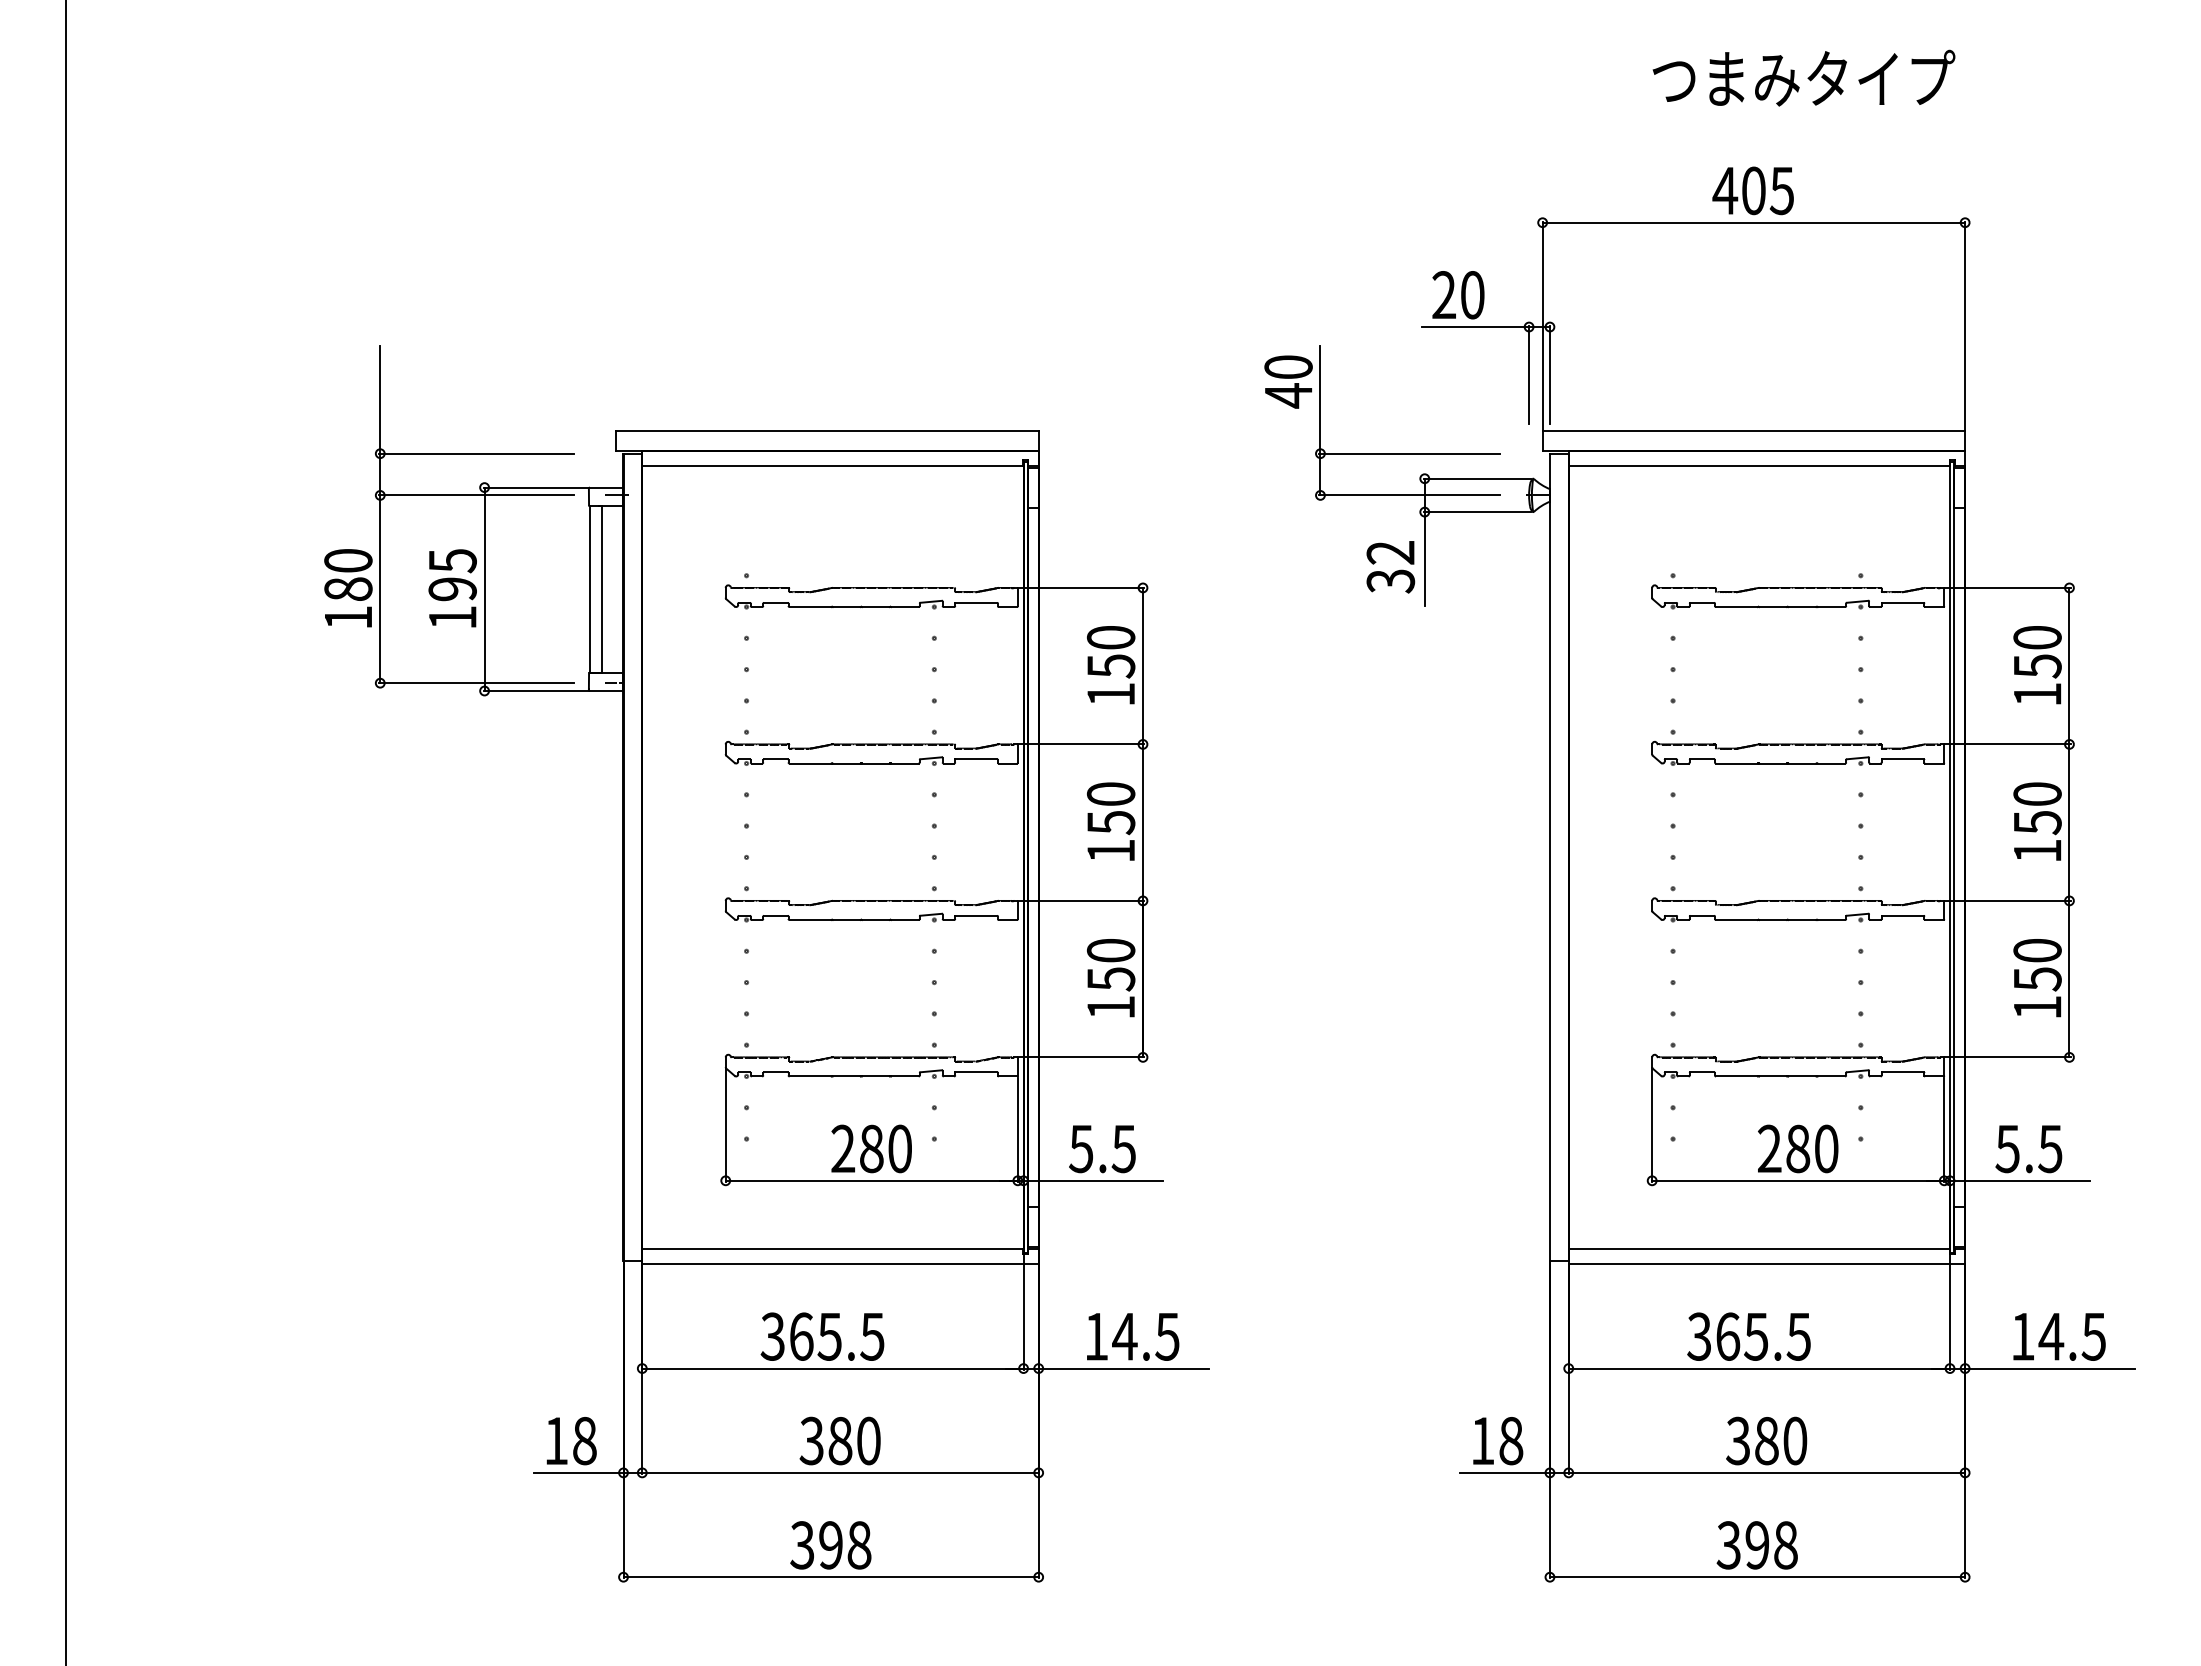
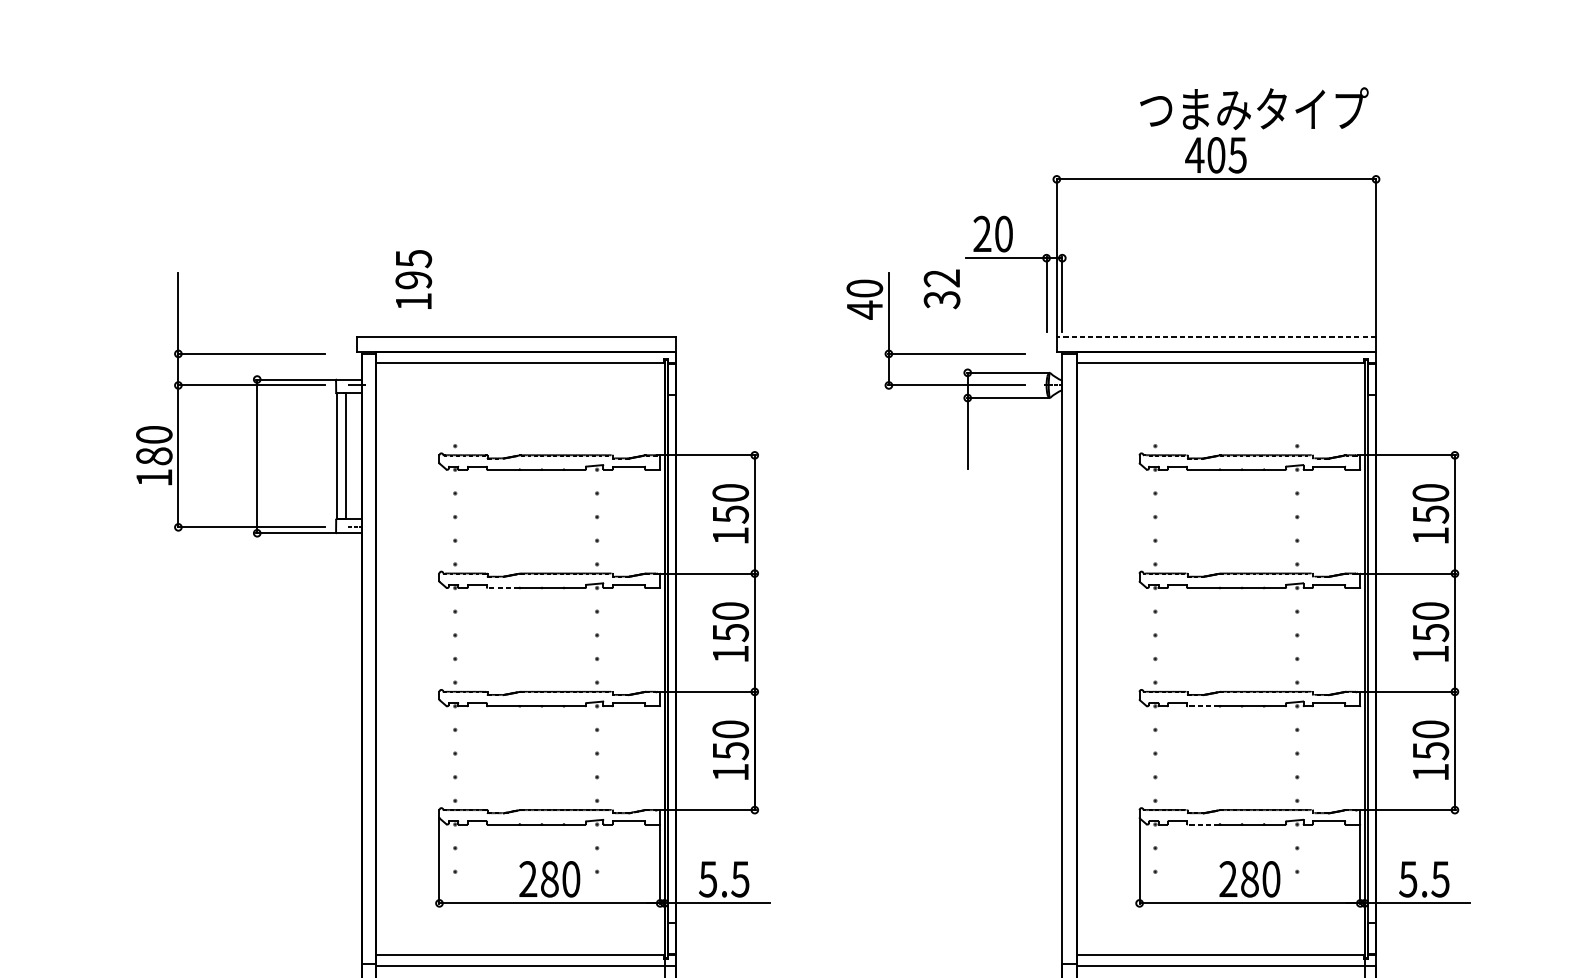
text: (1803, 77) -> (1253, 108), moved
line: (1753, 431) -> (1216, 337), solid -> dashed
text: (1390, 567) -> (941, 289), moved
text: (452, 588) -> (413, 279), moved
line: (810, 763) -> (503, 588), solid -> dashed
line: (1737, 920) -> (1204, 706), solid -> dashed
line: (1737, 1076) -> (1204, 824), solid -> dashed

